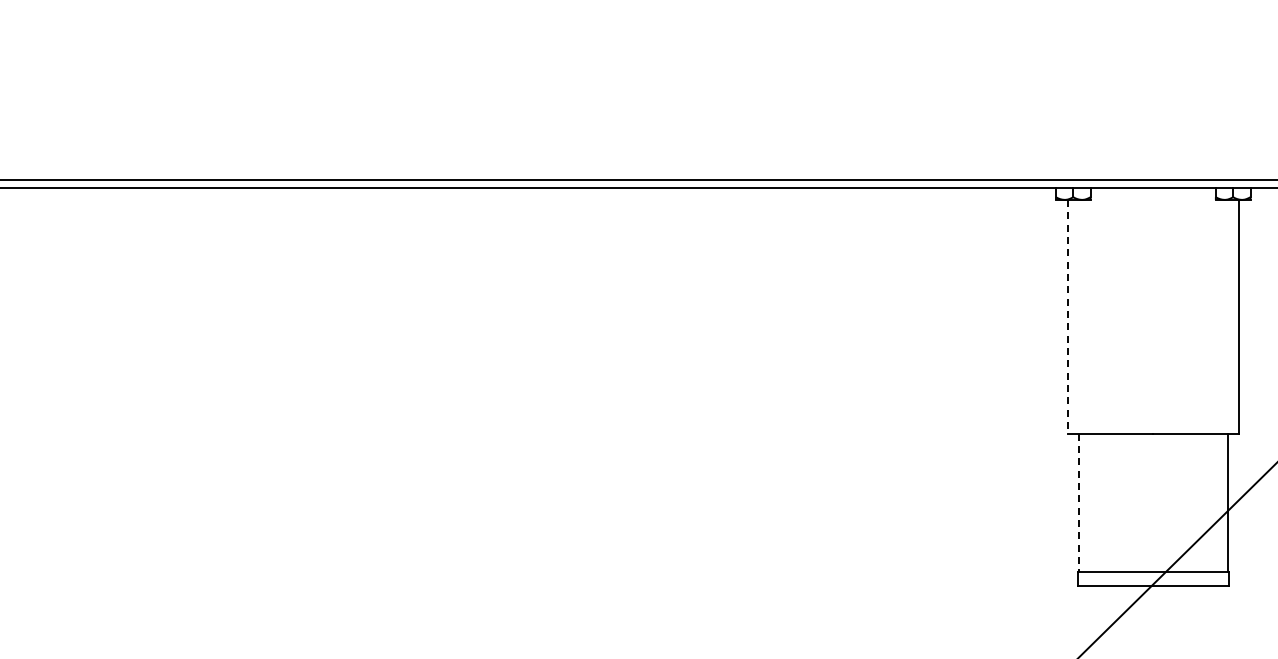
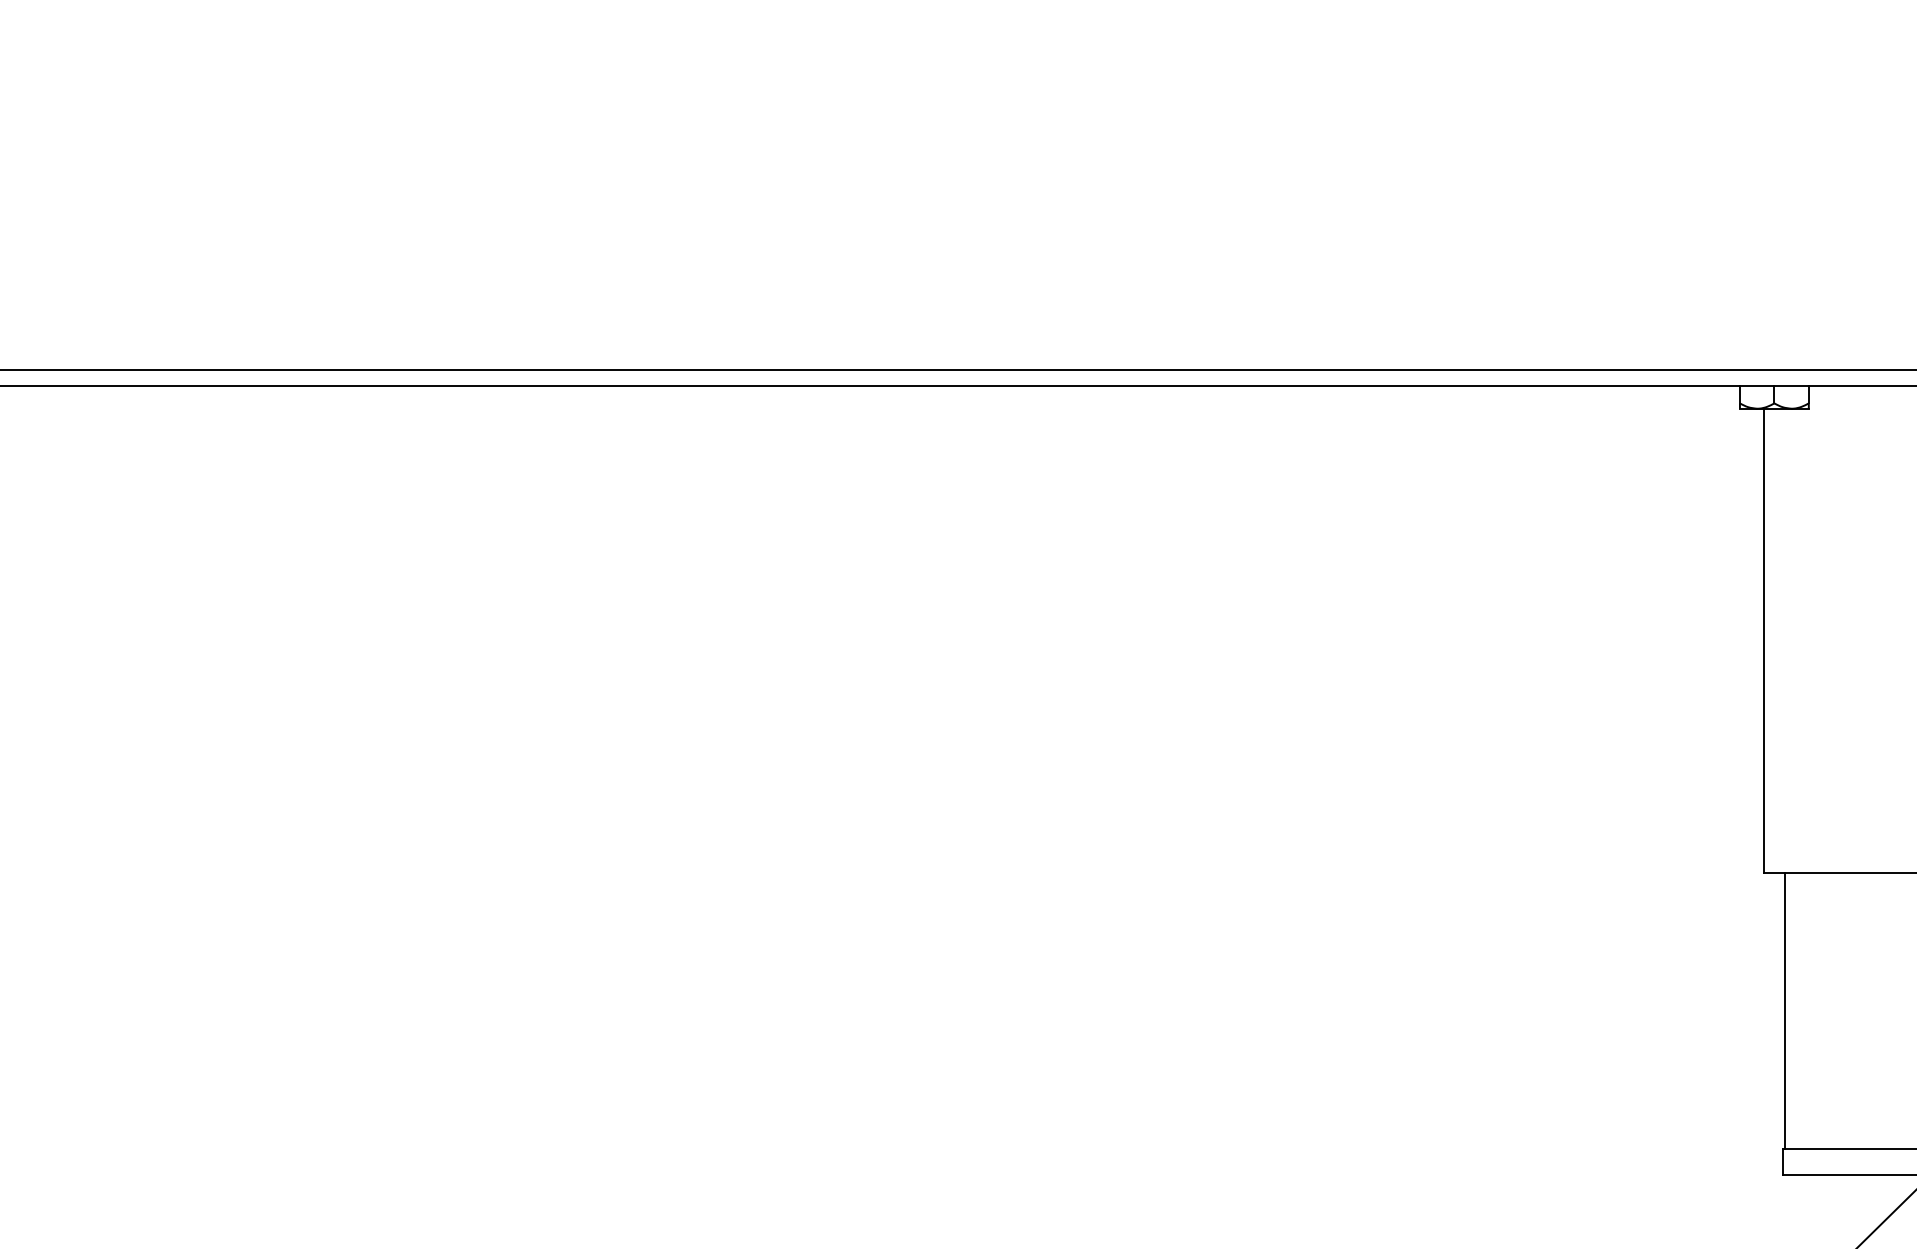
line: (1067, 316) -> (1762, 640), dashed -> solid
line: (1078, 503) -> (1784, 1012), dashed -> solid

